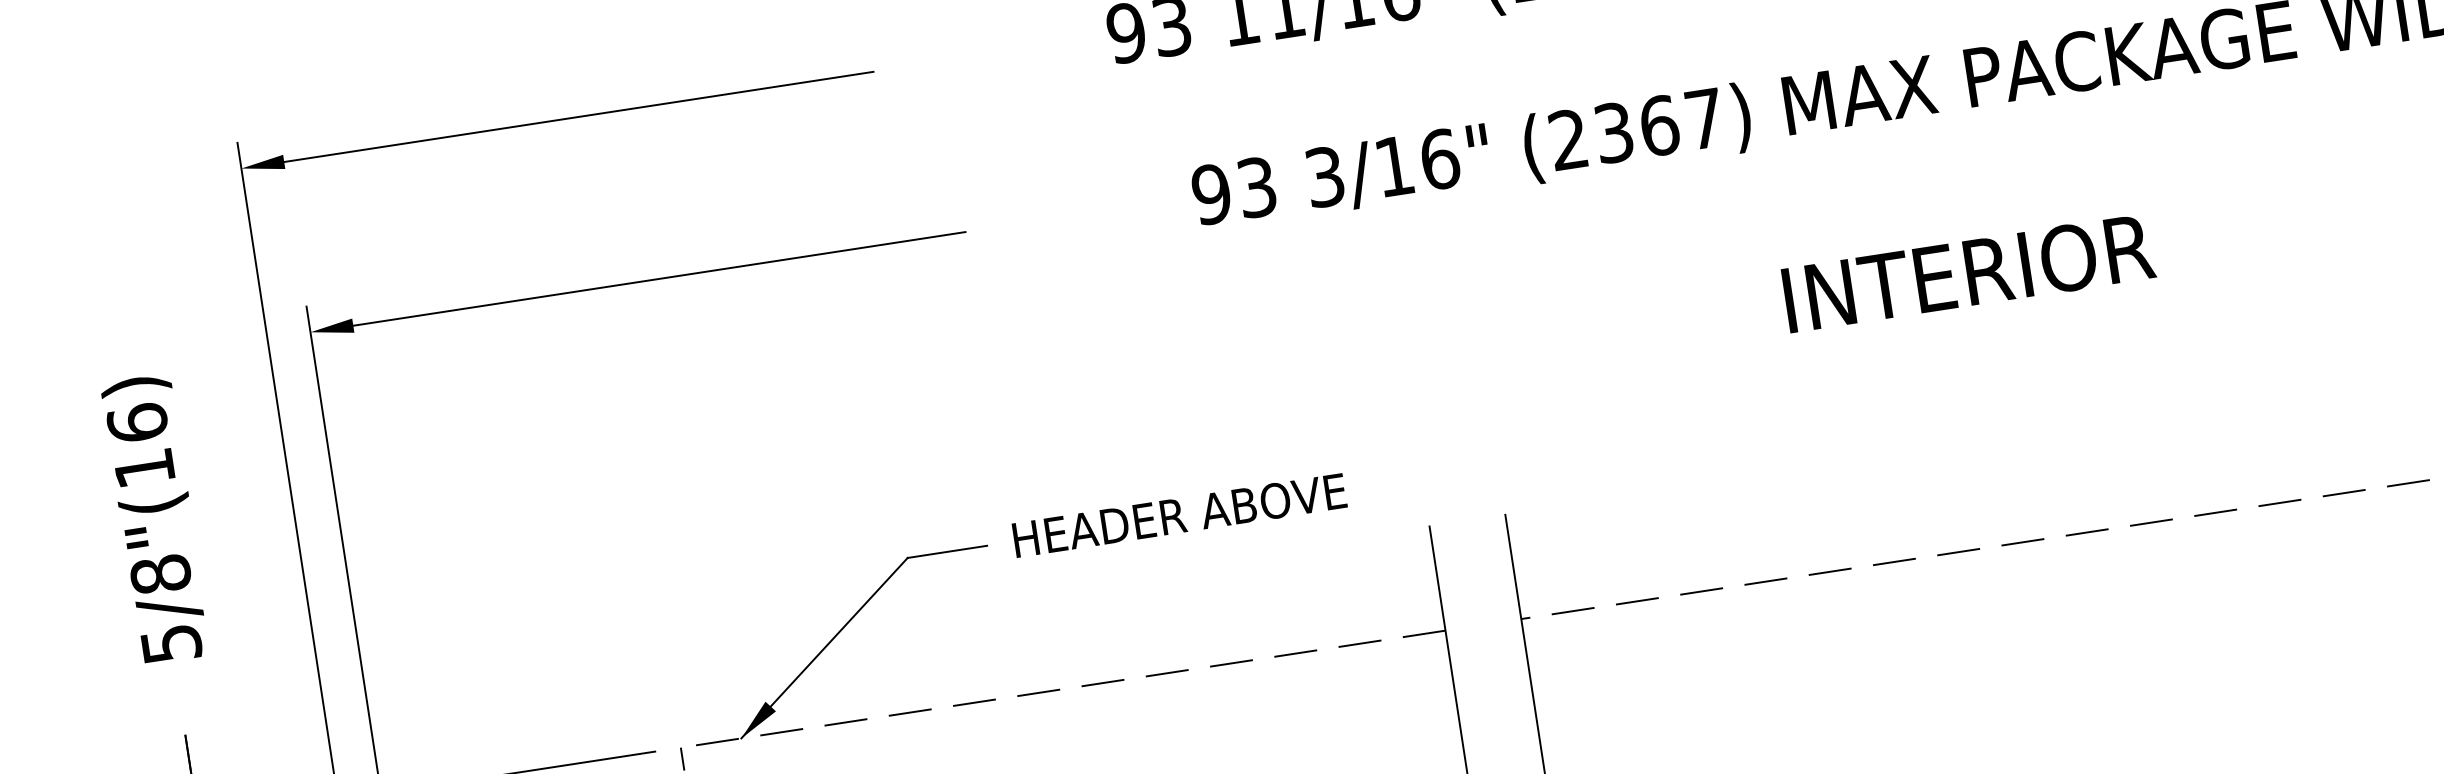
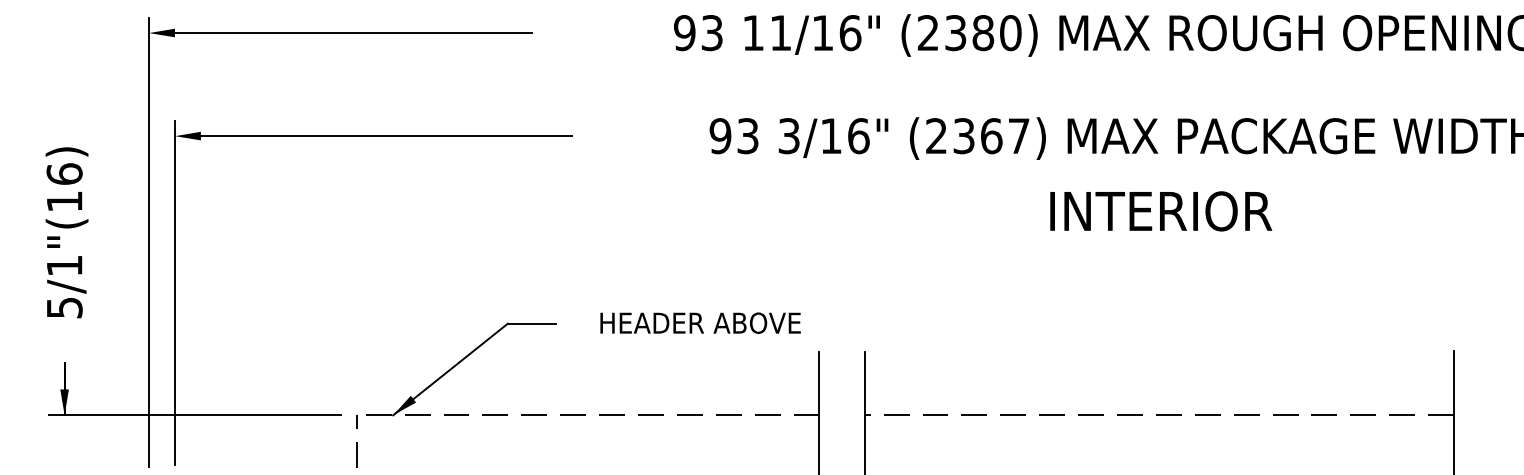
text: (1969, 273) -> (1161, 211), moved
text: (1179, 514) -> (700, 322), moved
text: (160, 573) -> (64, 265), 5/8"(16) -> 5/1"(16)

